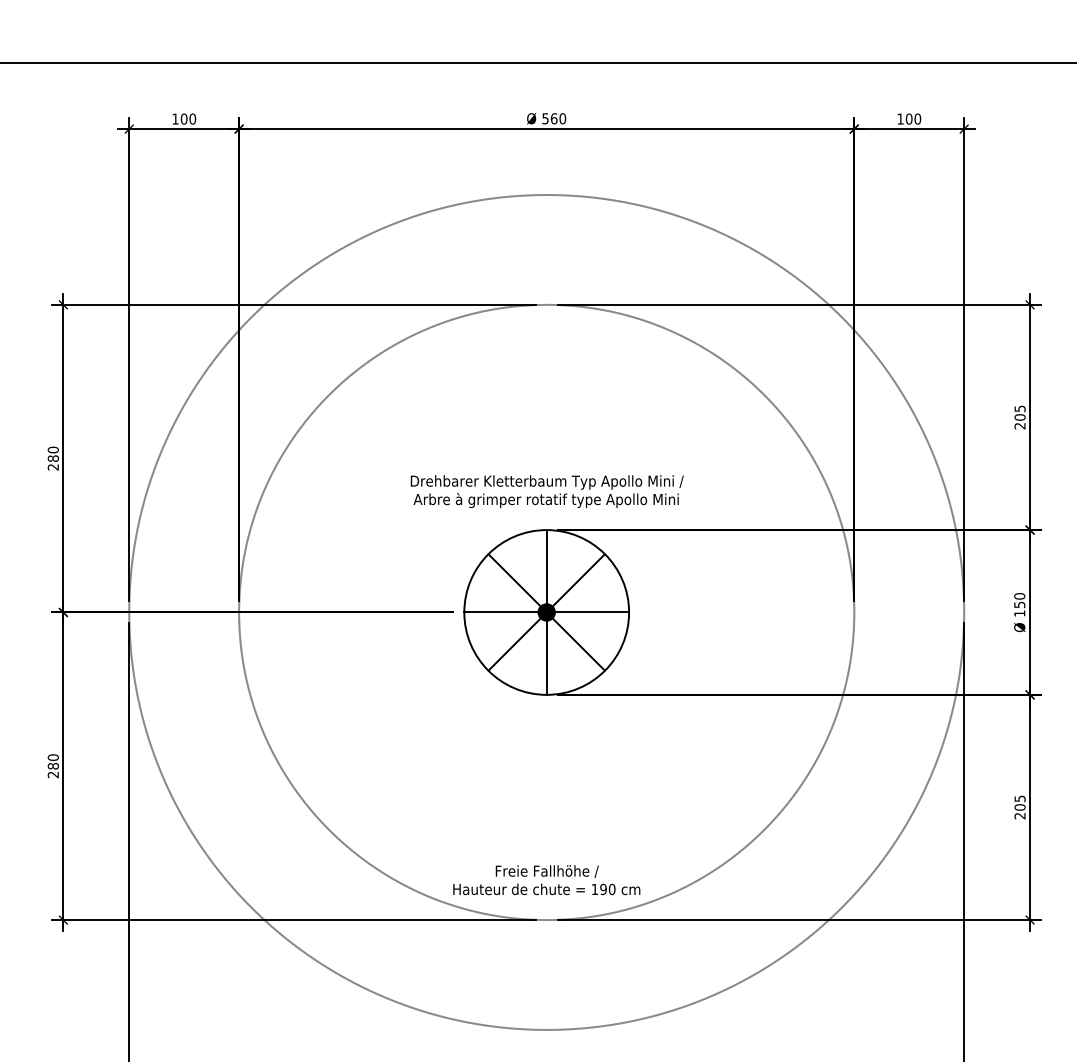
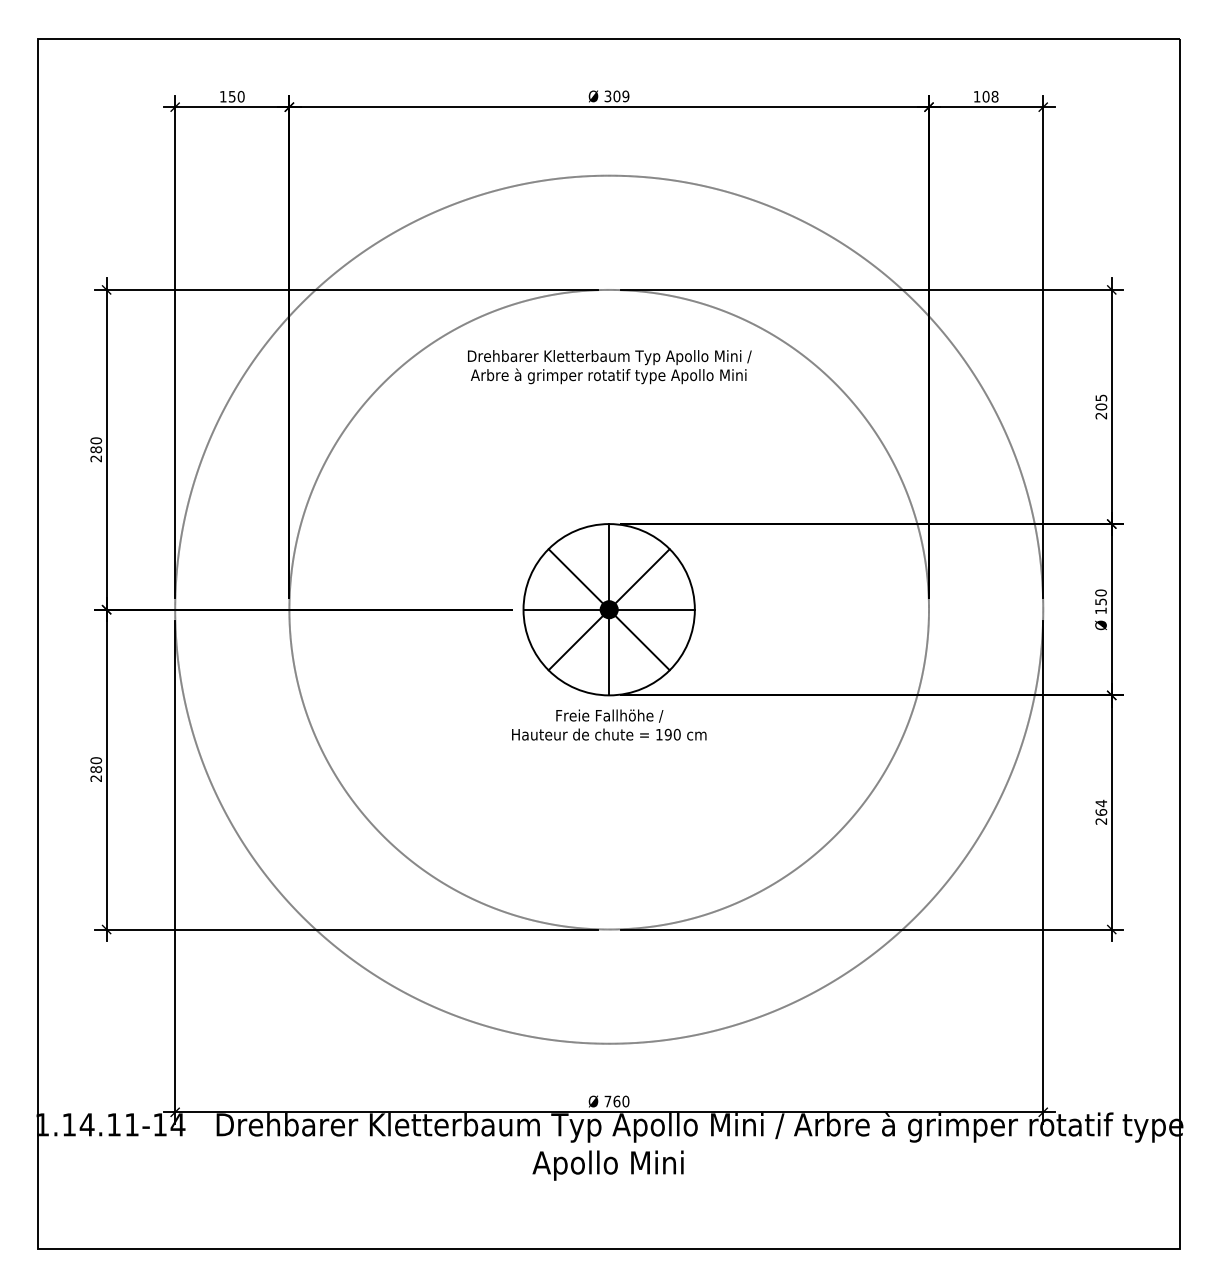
text: (183, 118) -> (231, 96), 100 -> 150
text: (554, 118) -> (617, 96), 560 -> 309
text: (917, 118) -> (994, 96), 100 -> 108
text: (547, 492) -> (609, 367), moved
text: (1020, 802) -> (1101, 807), 205 -> 264
text: (547, 879) -> (609, 724), moved

